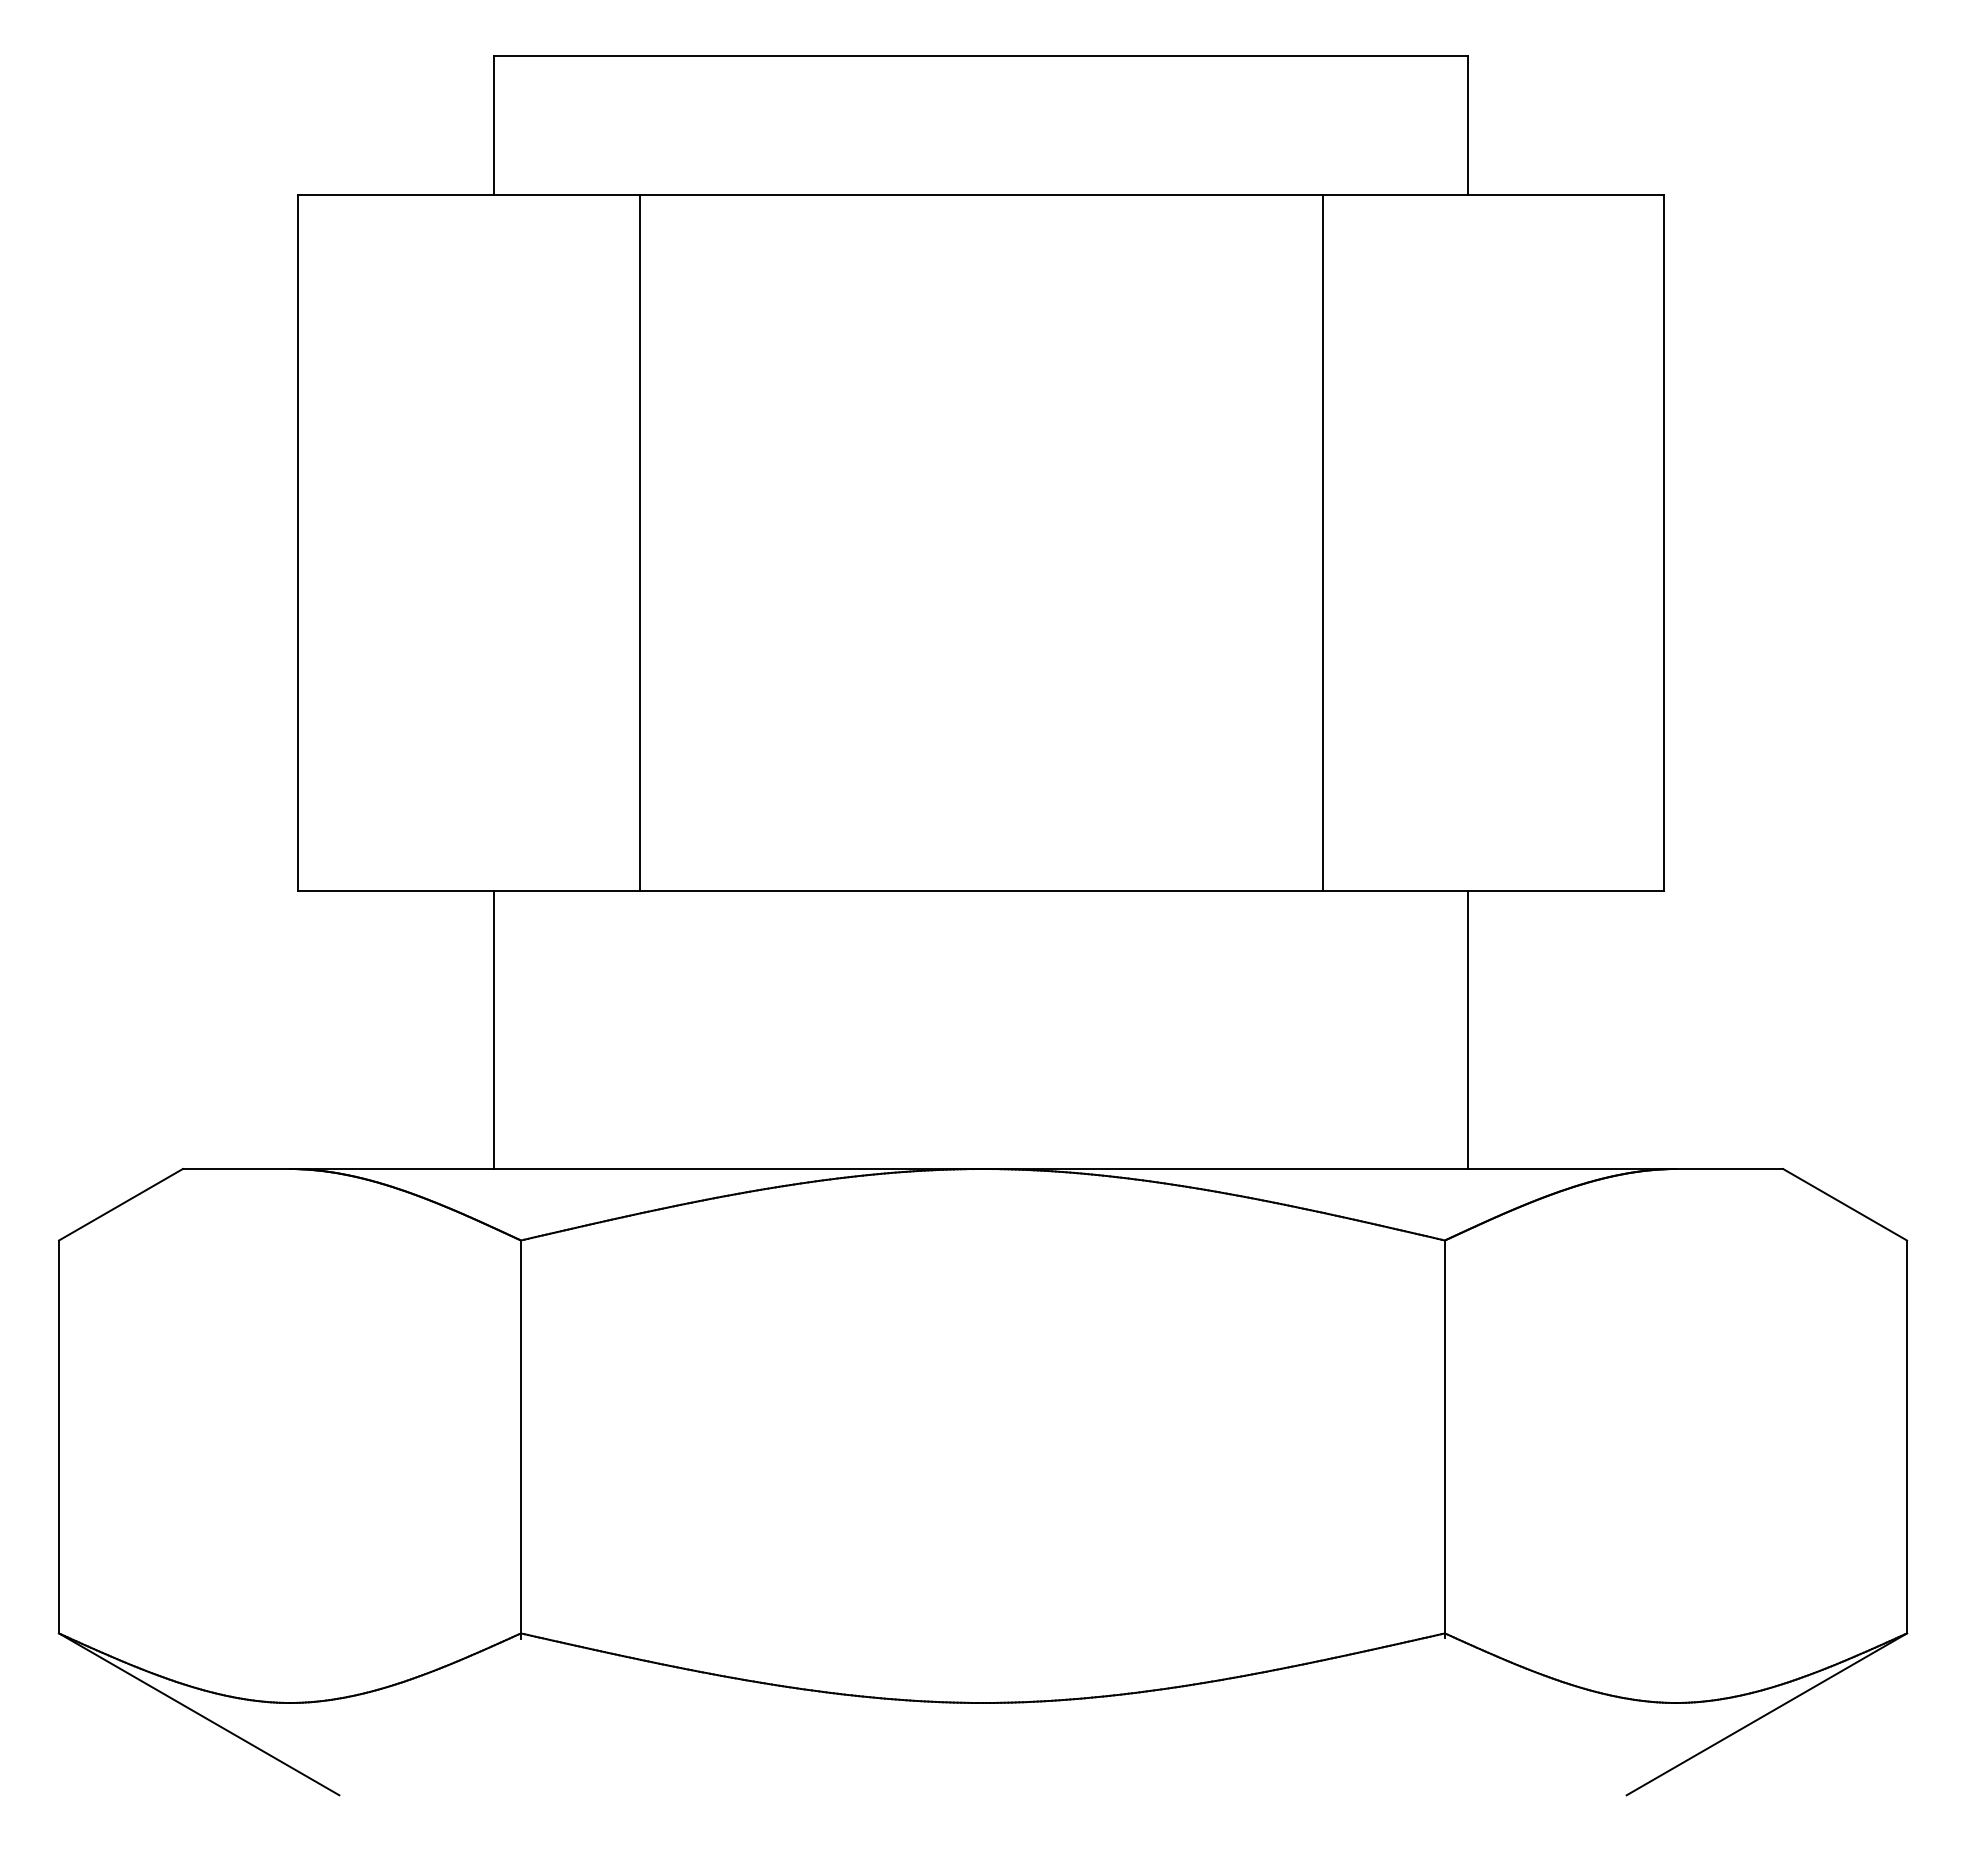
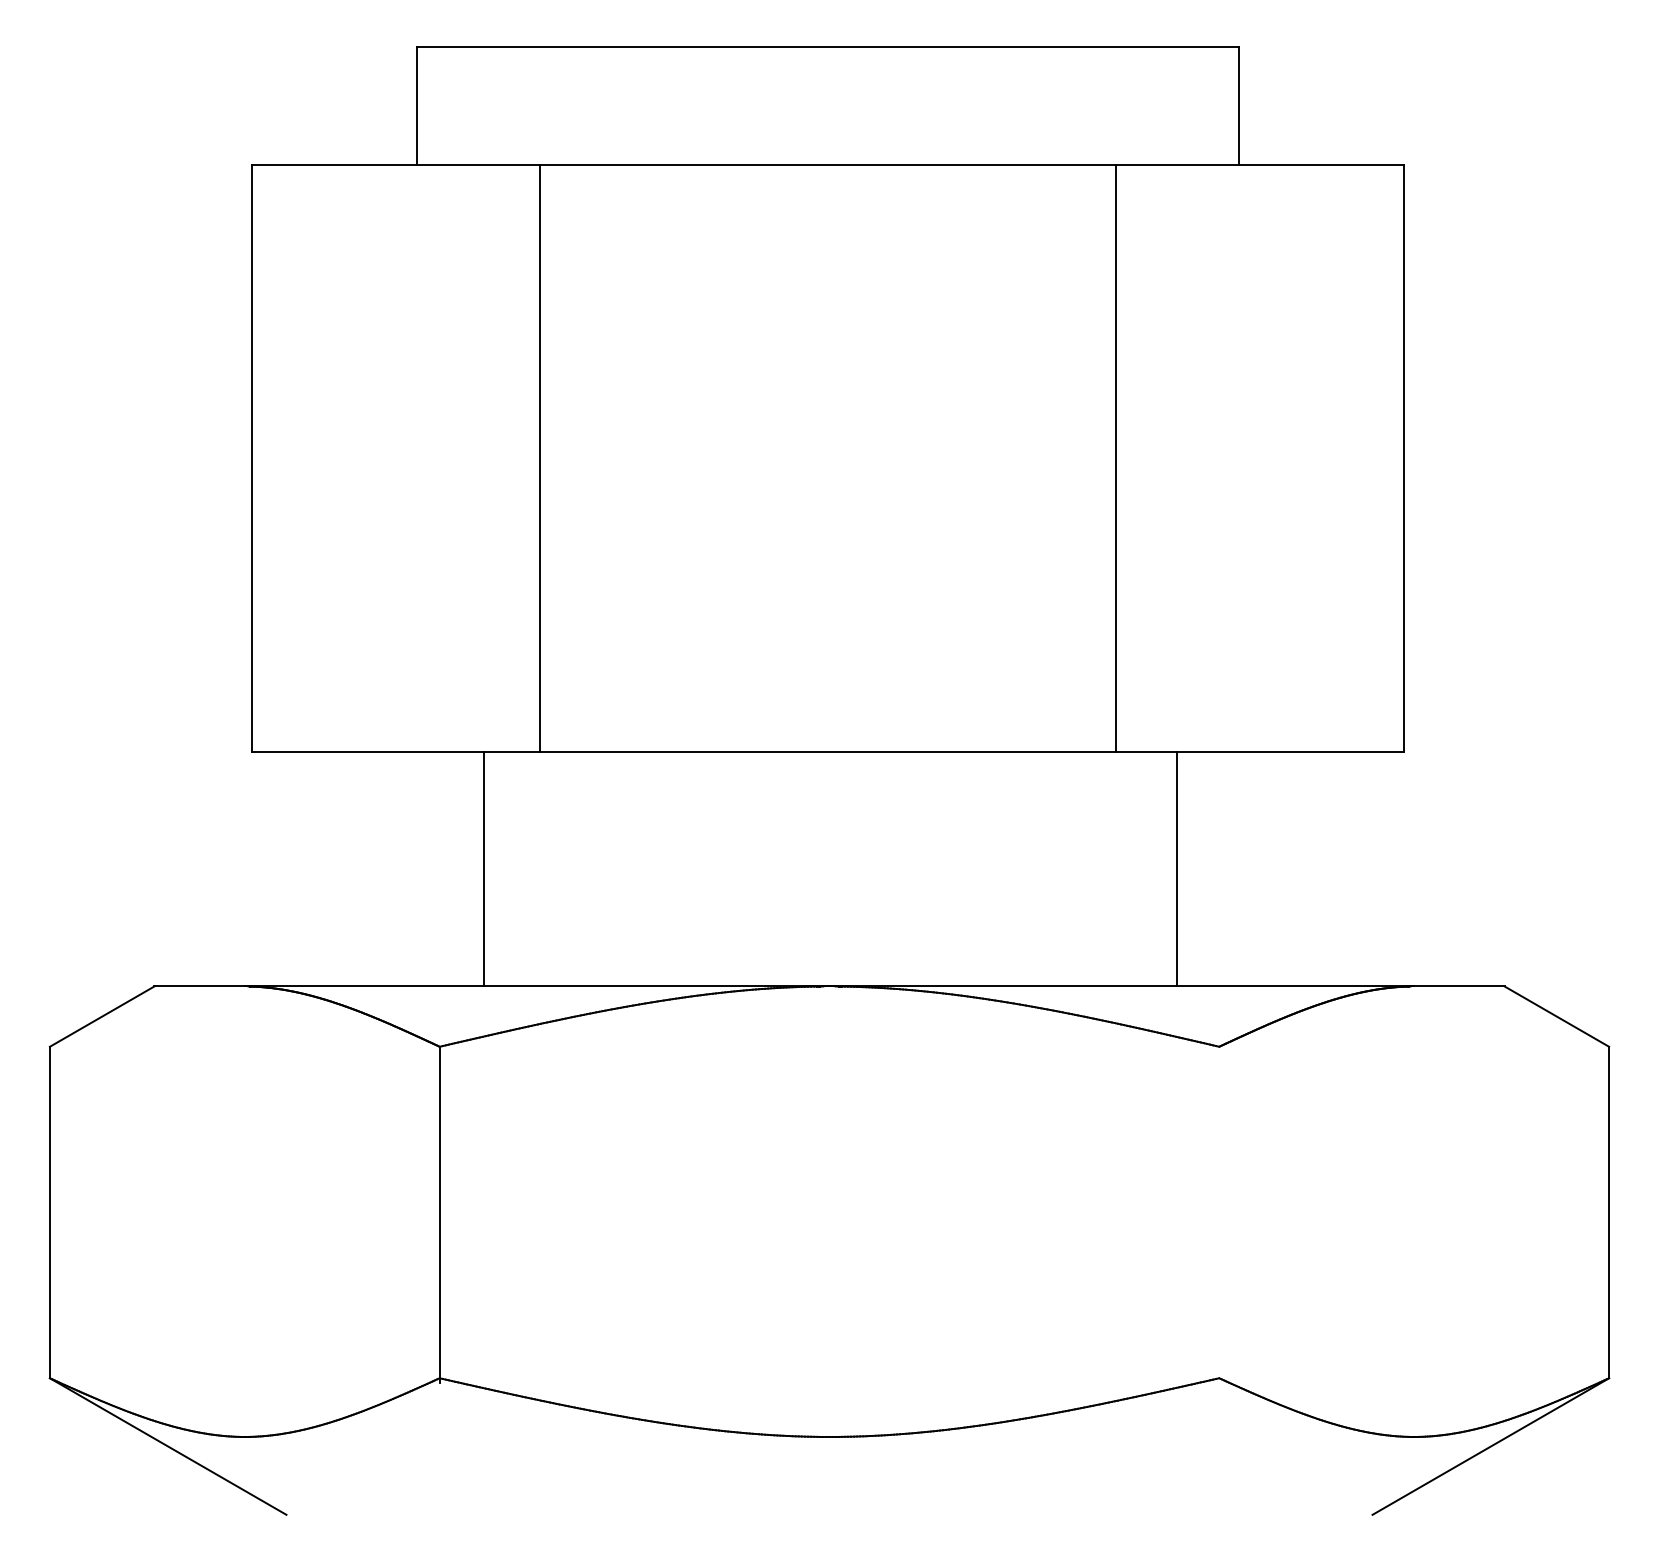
line: (494, 1029) -> (484, 868), moved
line: (1468, 1029) -> (1176, 868), moved
line: (1444, 1438) -> (1218, 1213), removed

